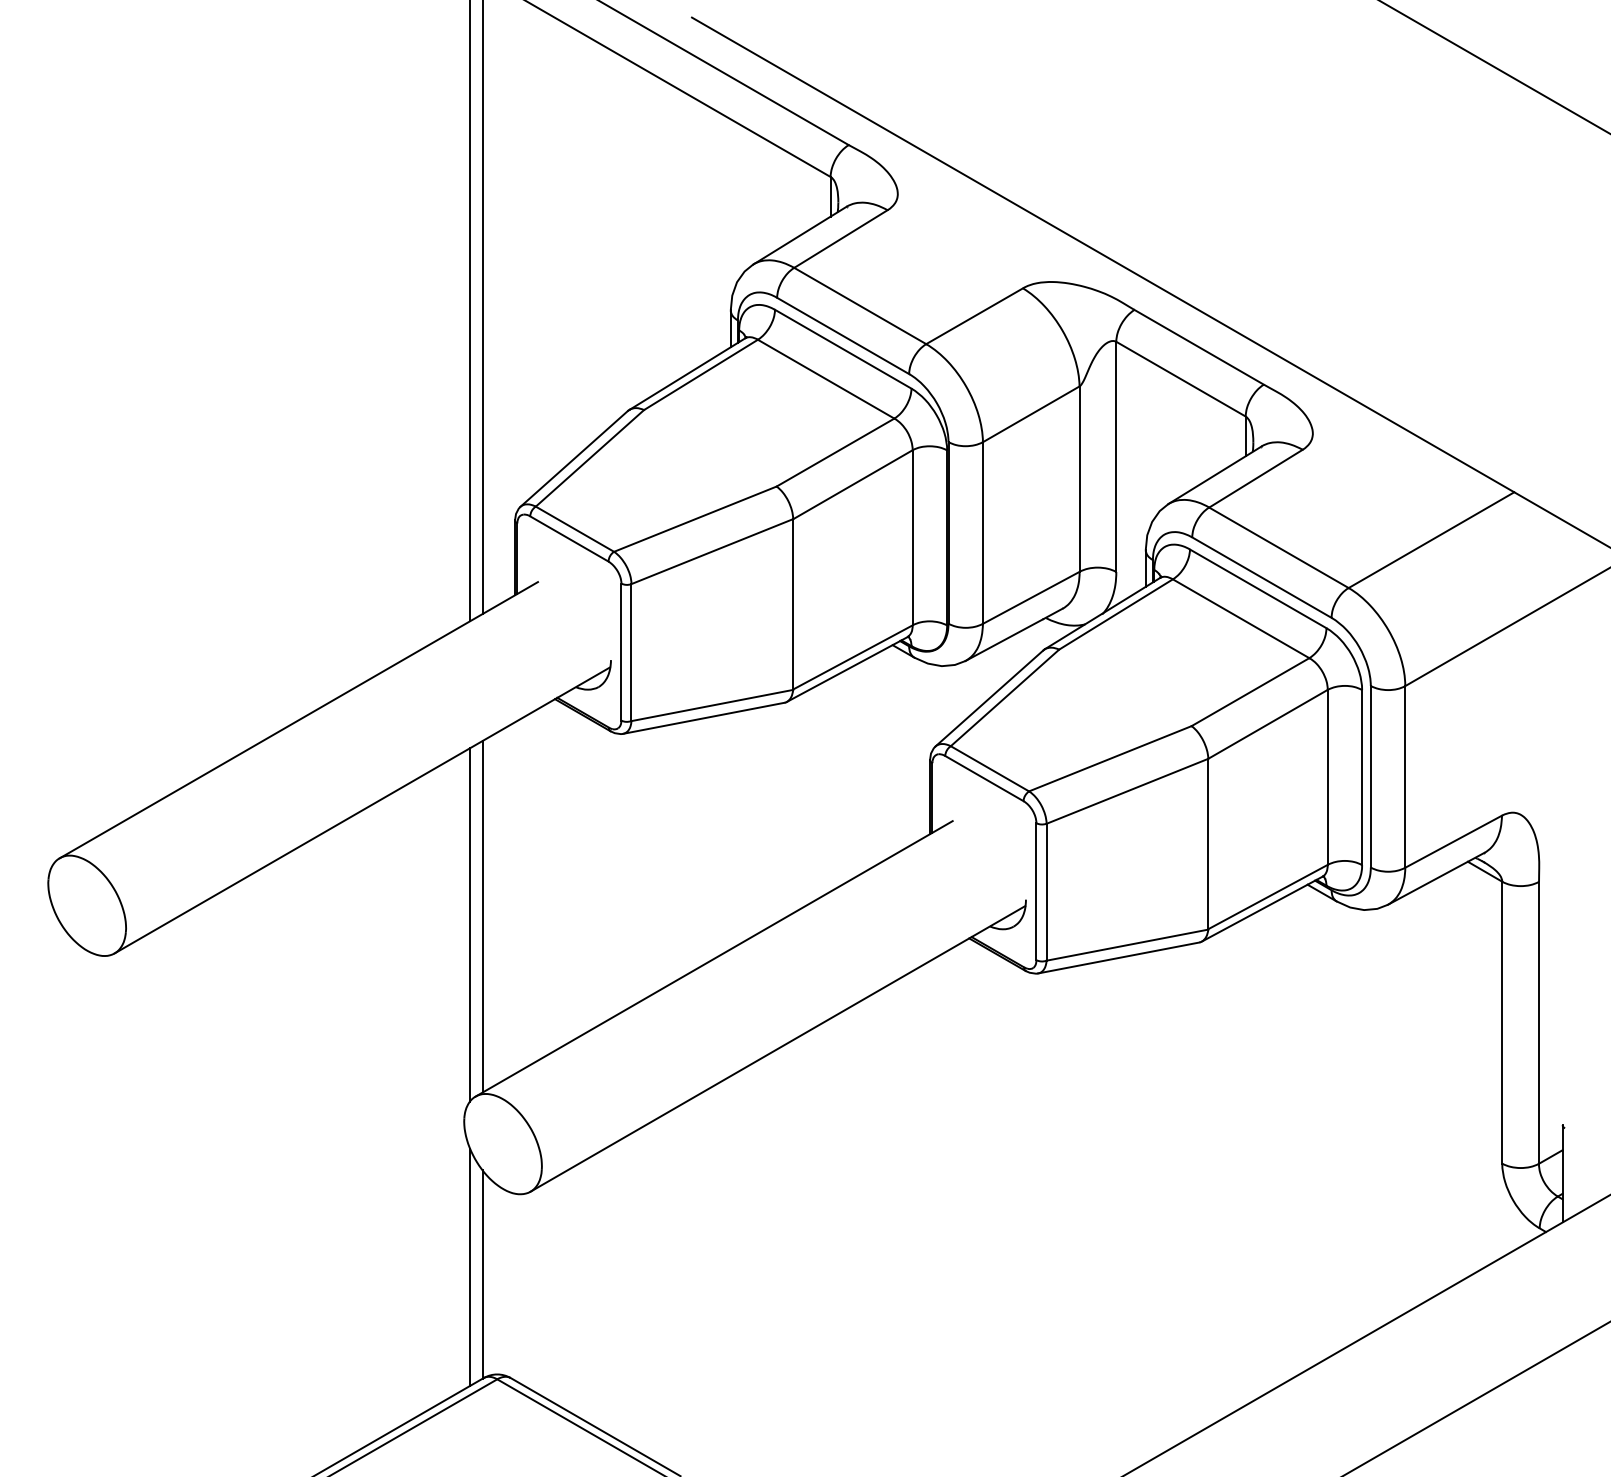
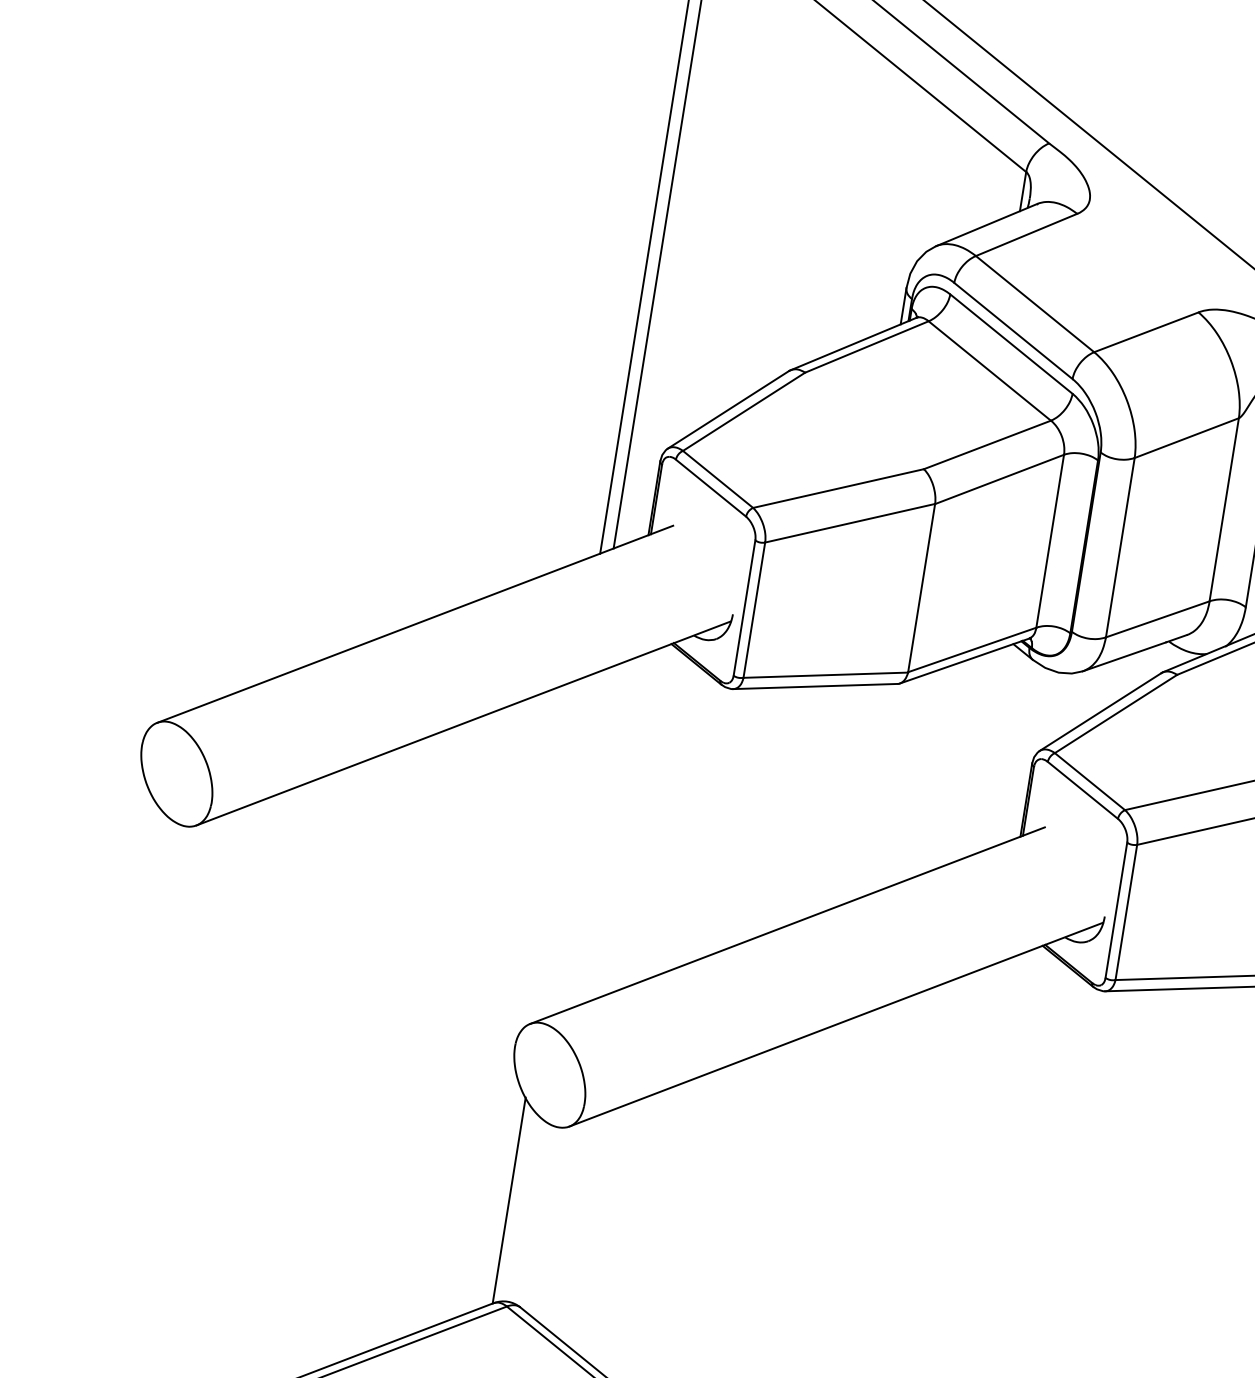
line: (482, 916) -> (565, 847), removed
line: (470, 925) -> (552, 854), removed
line: (470, 1266) -> (498, 1190), removed

